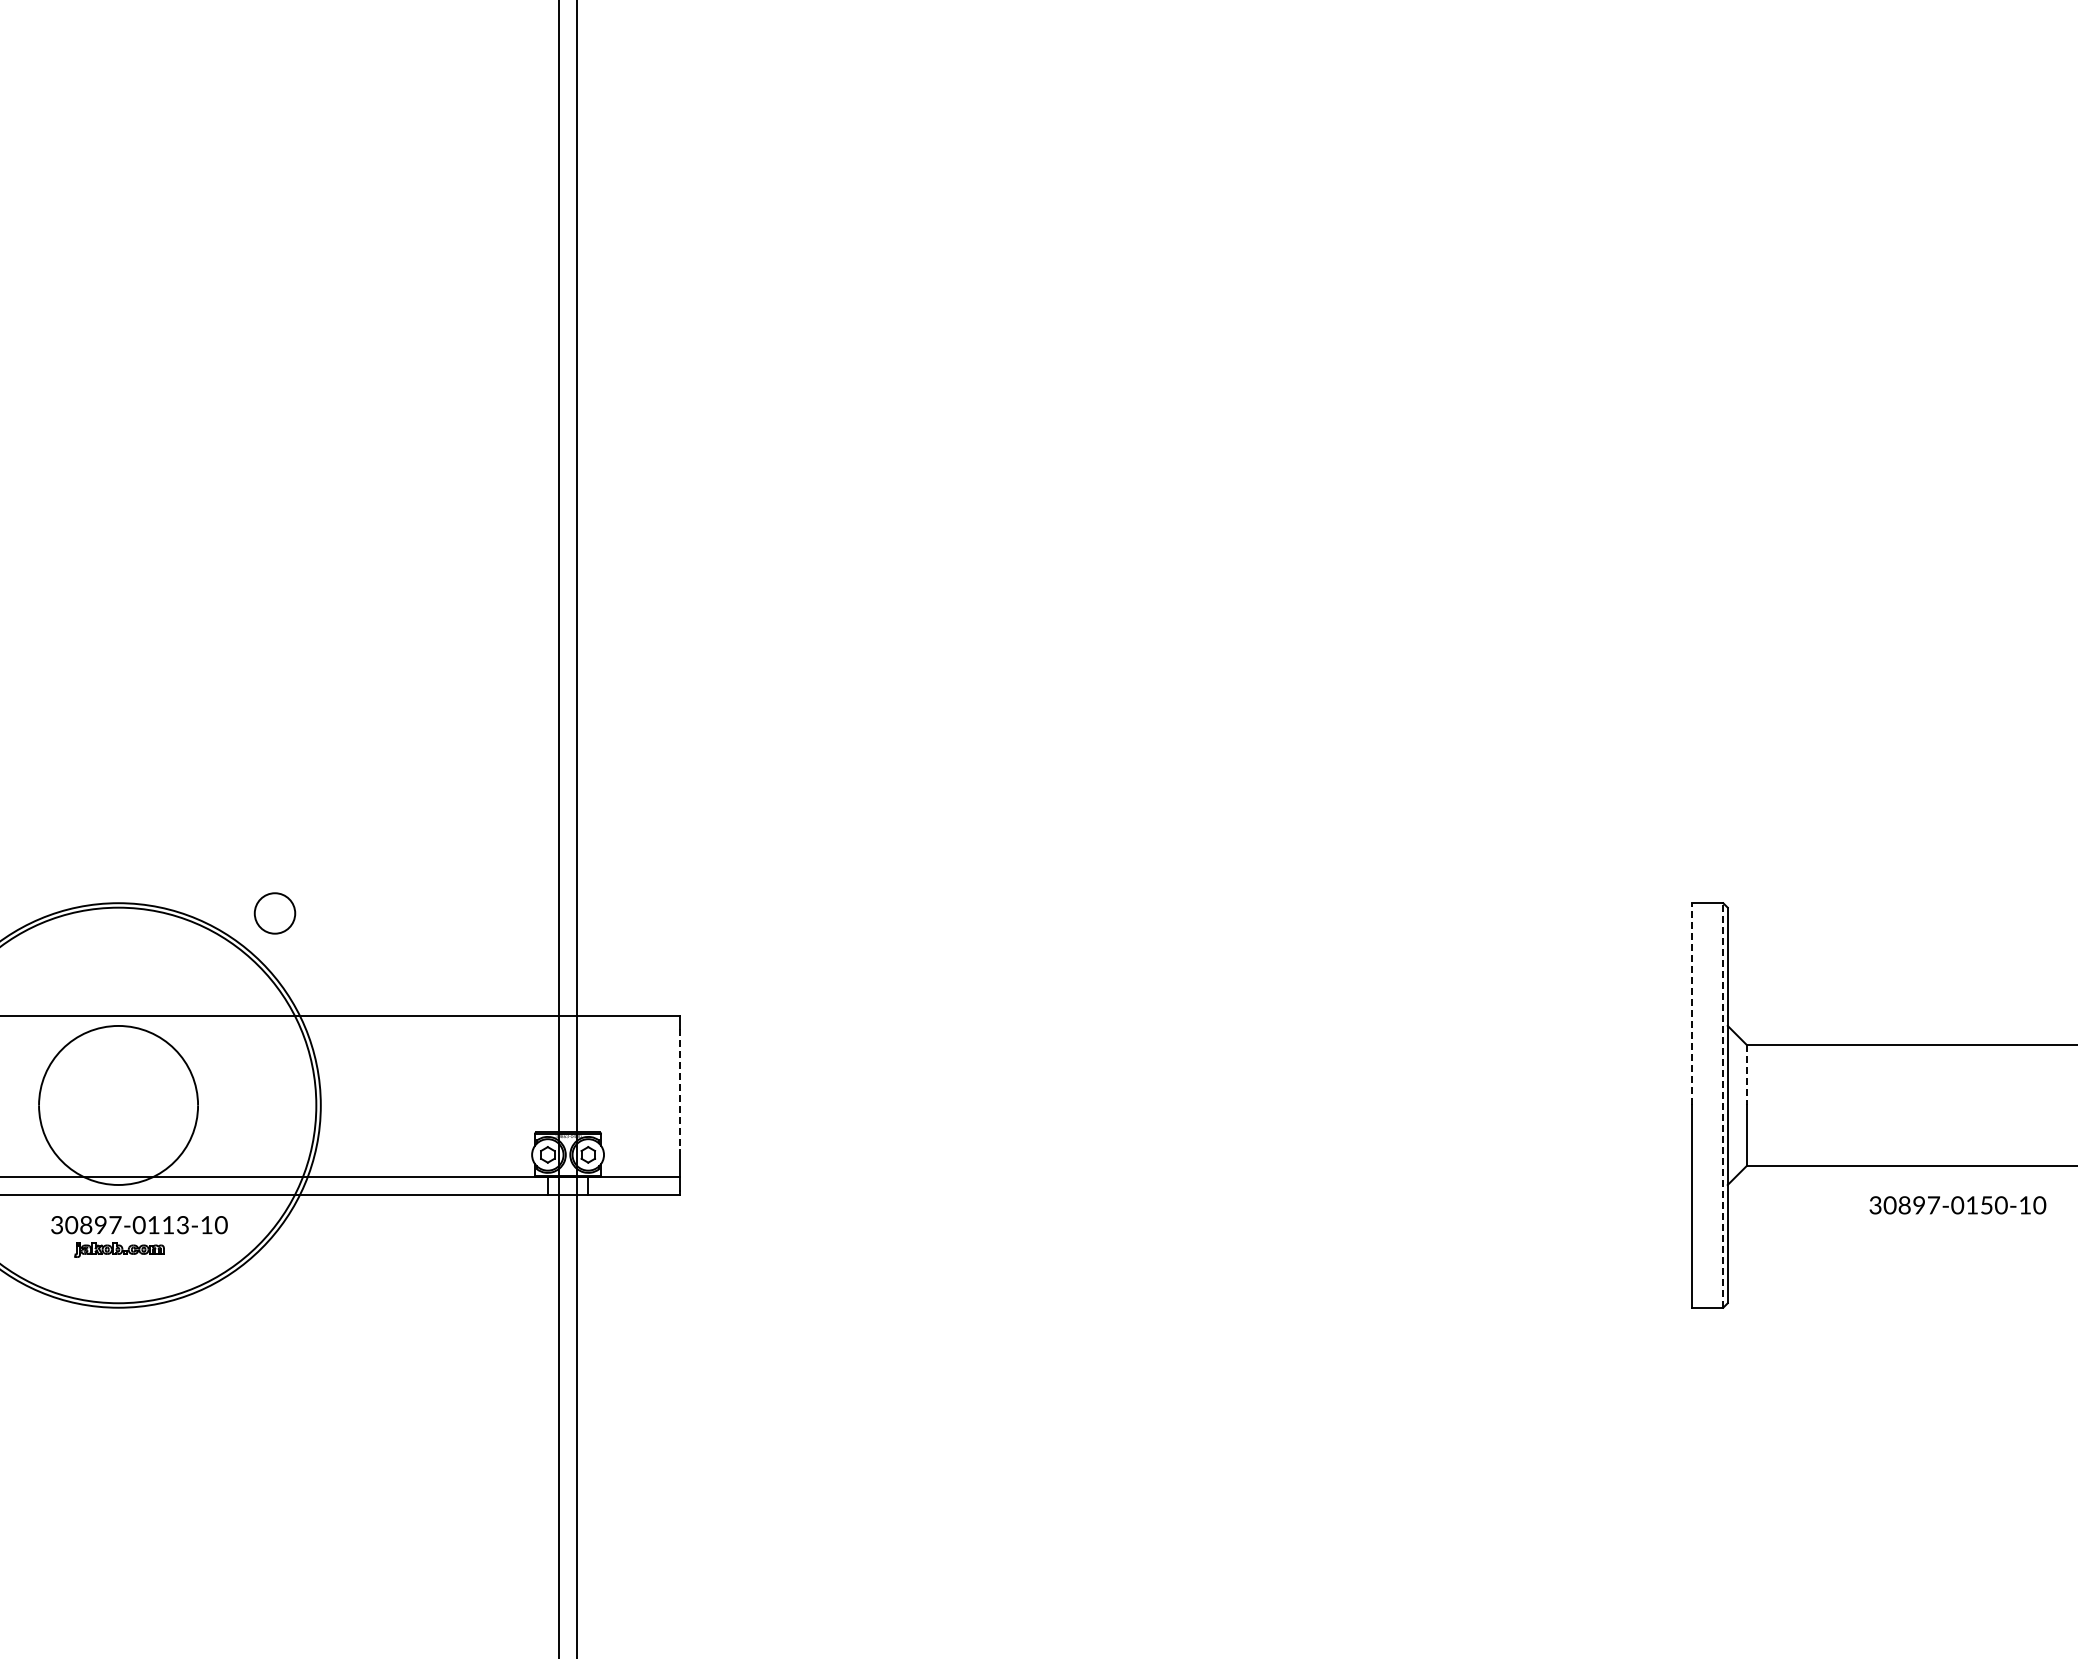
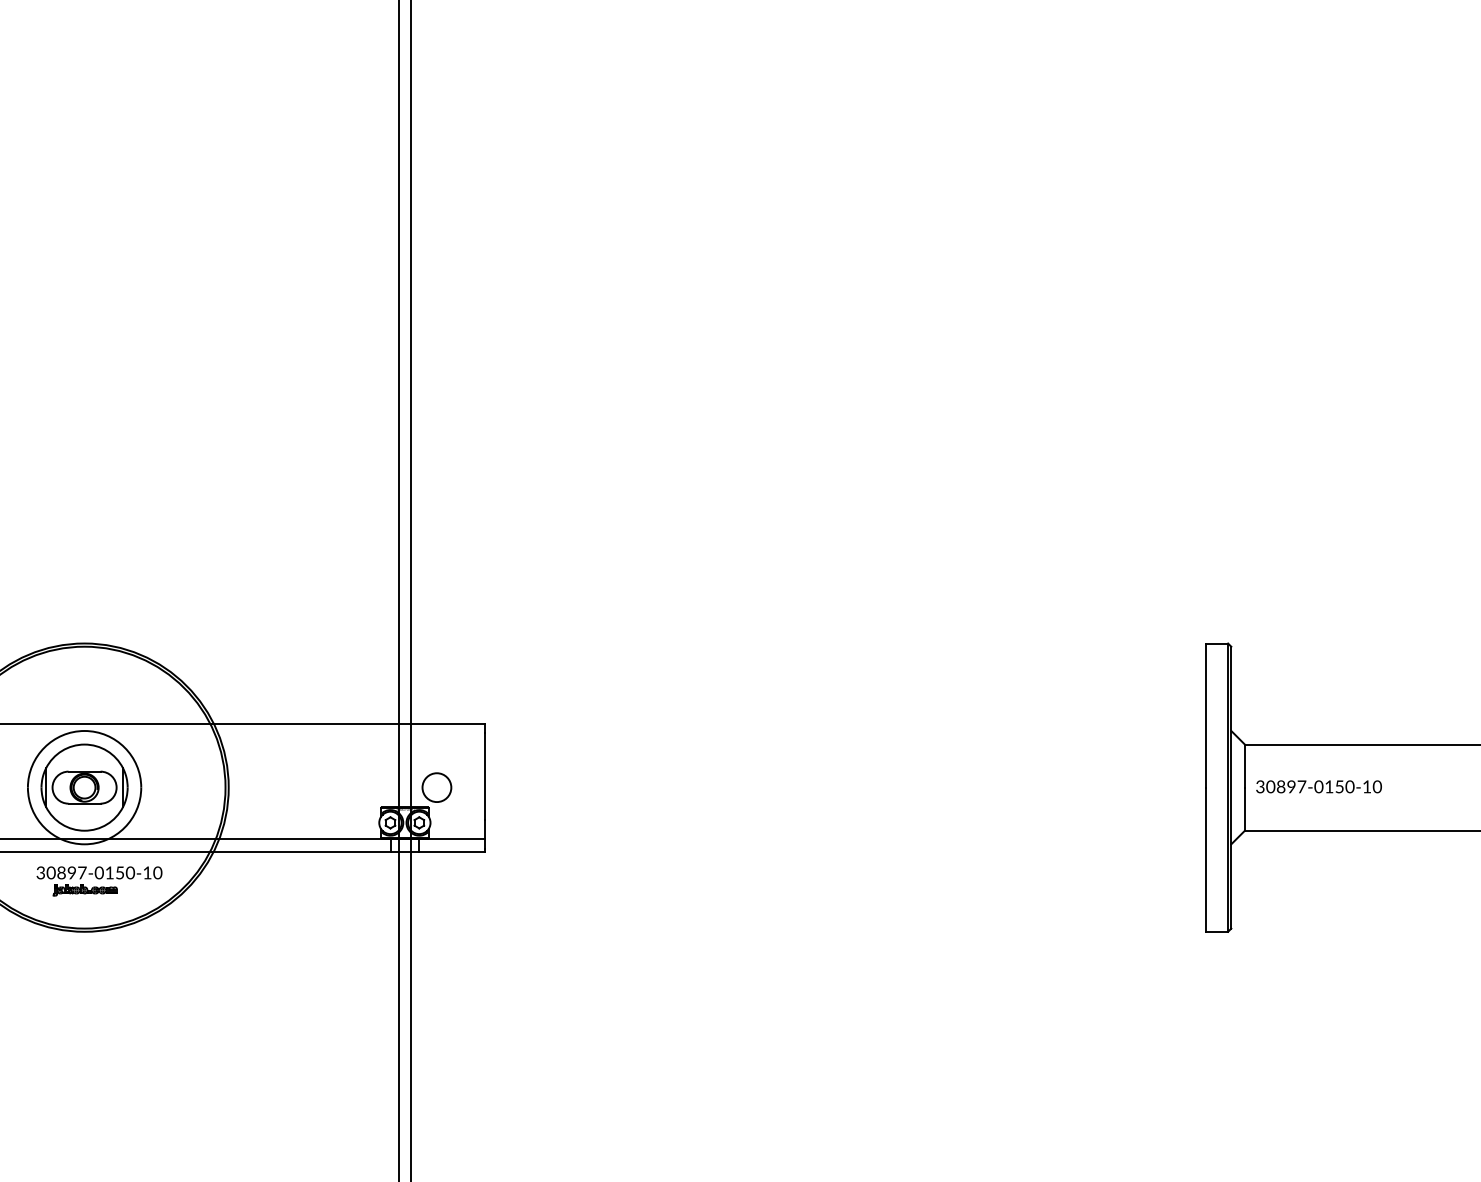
circle: (274, 913) -> (436, 787), moved
line: (1691, 1003) -> (1205, 714), dashed -> solid
line: (1746, 1075) -> (1244, 766), dashed -> solid
line: (680, 1089) -> (485, 776), dashed -> solid
line: (1723, 1104) -> (1228, 786), dashed -> solid
part: (118, 1105) -> (84, 787), added
text: (1957, 1205) -> (1318, 786), moved
text: (175, 1225) -> (125, 873), 30897-0113-10 -> 30897-0150-10

